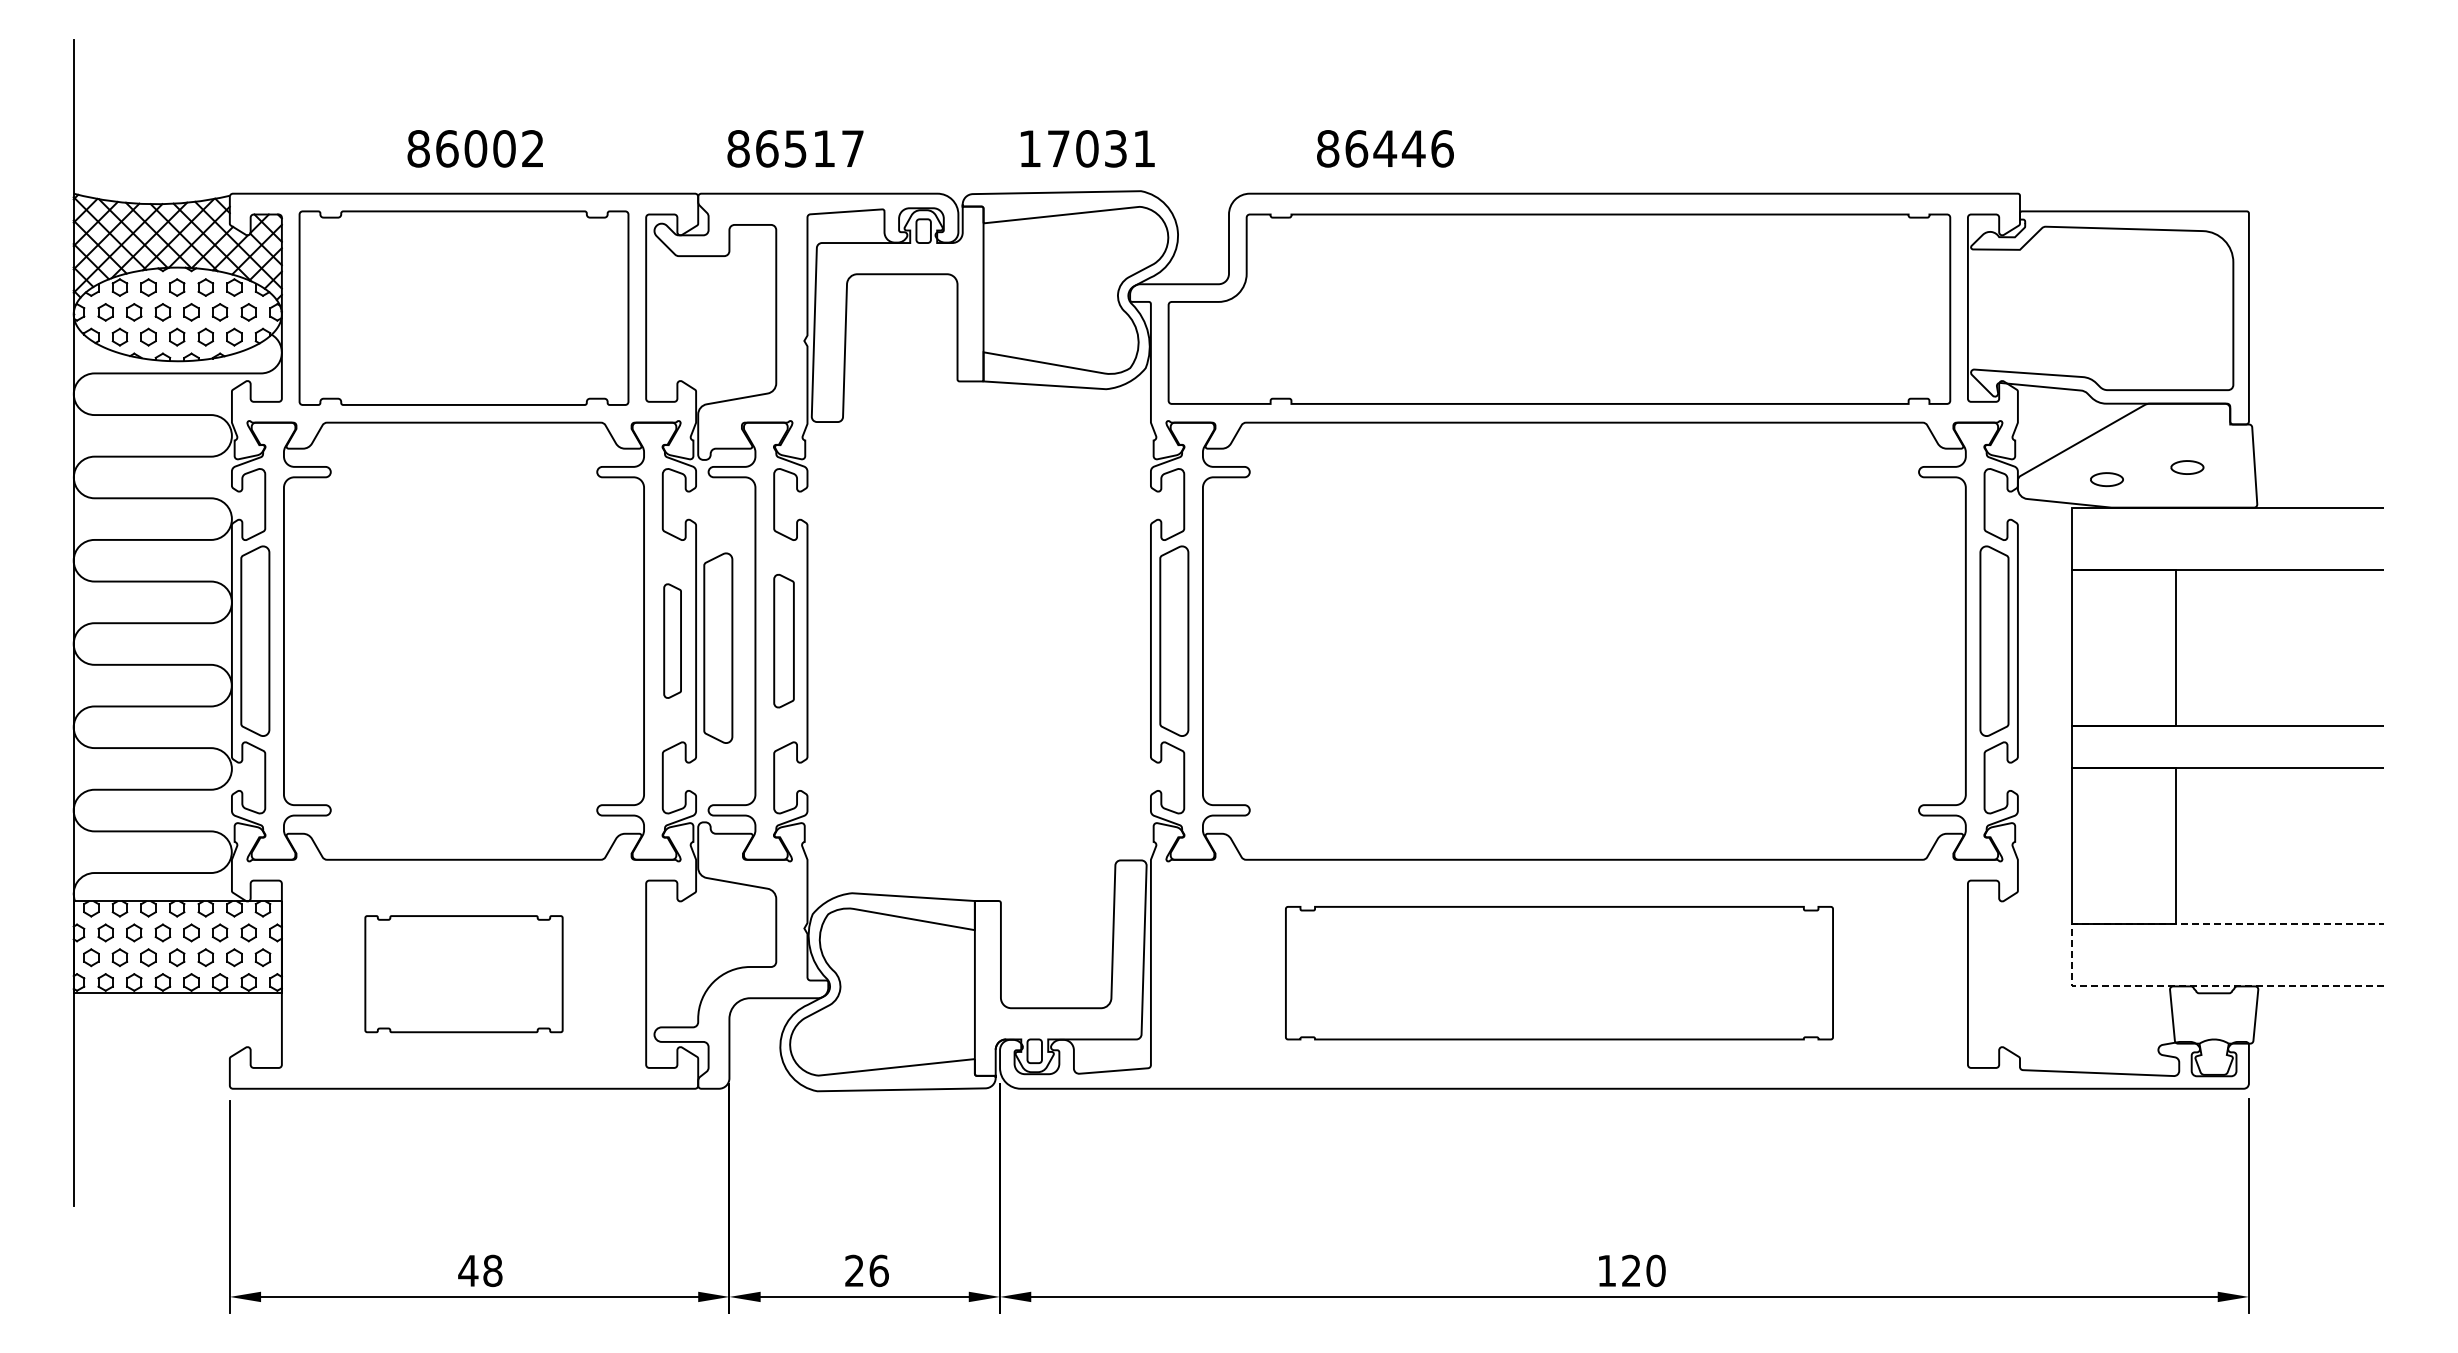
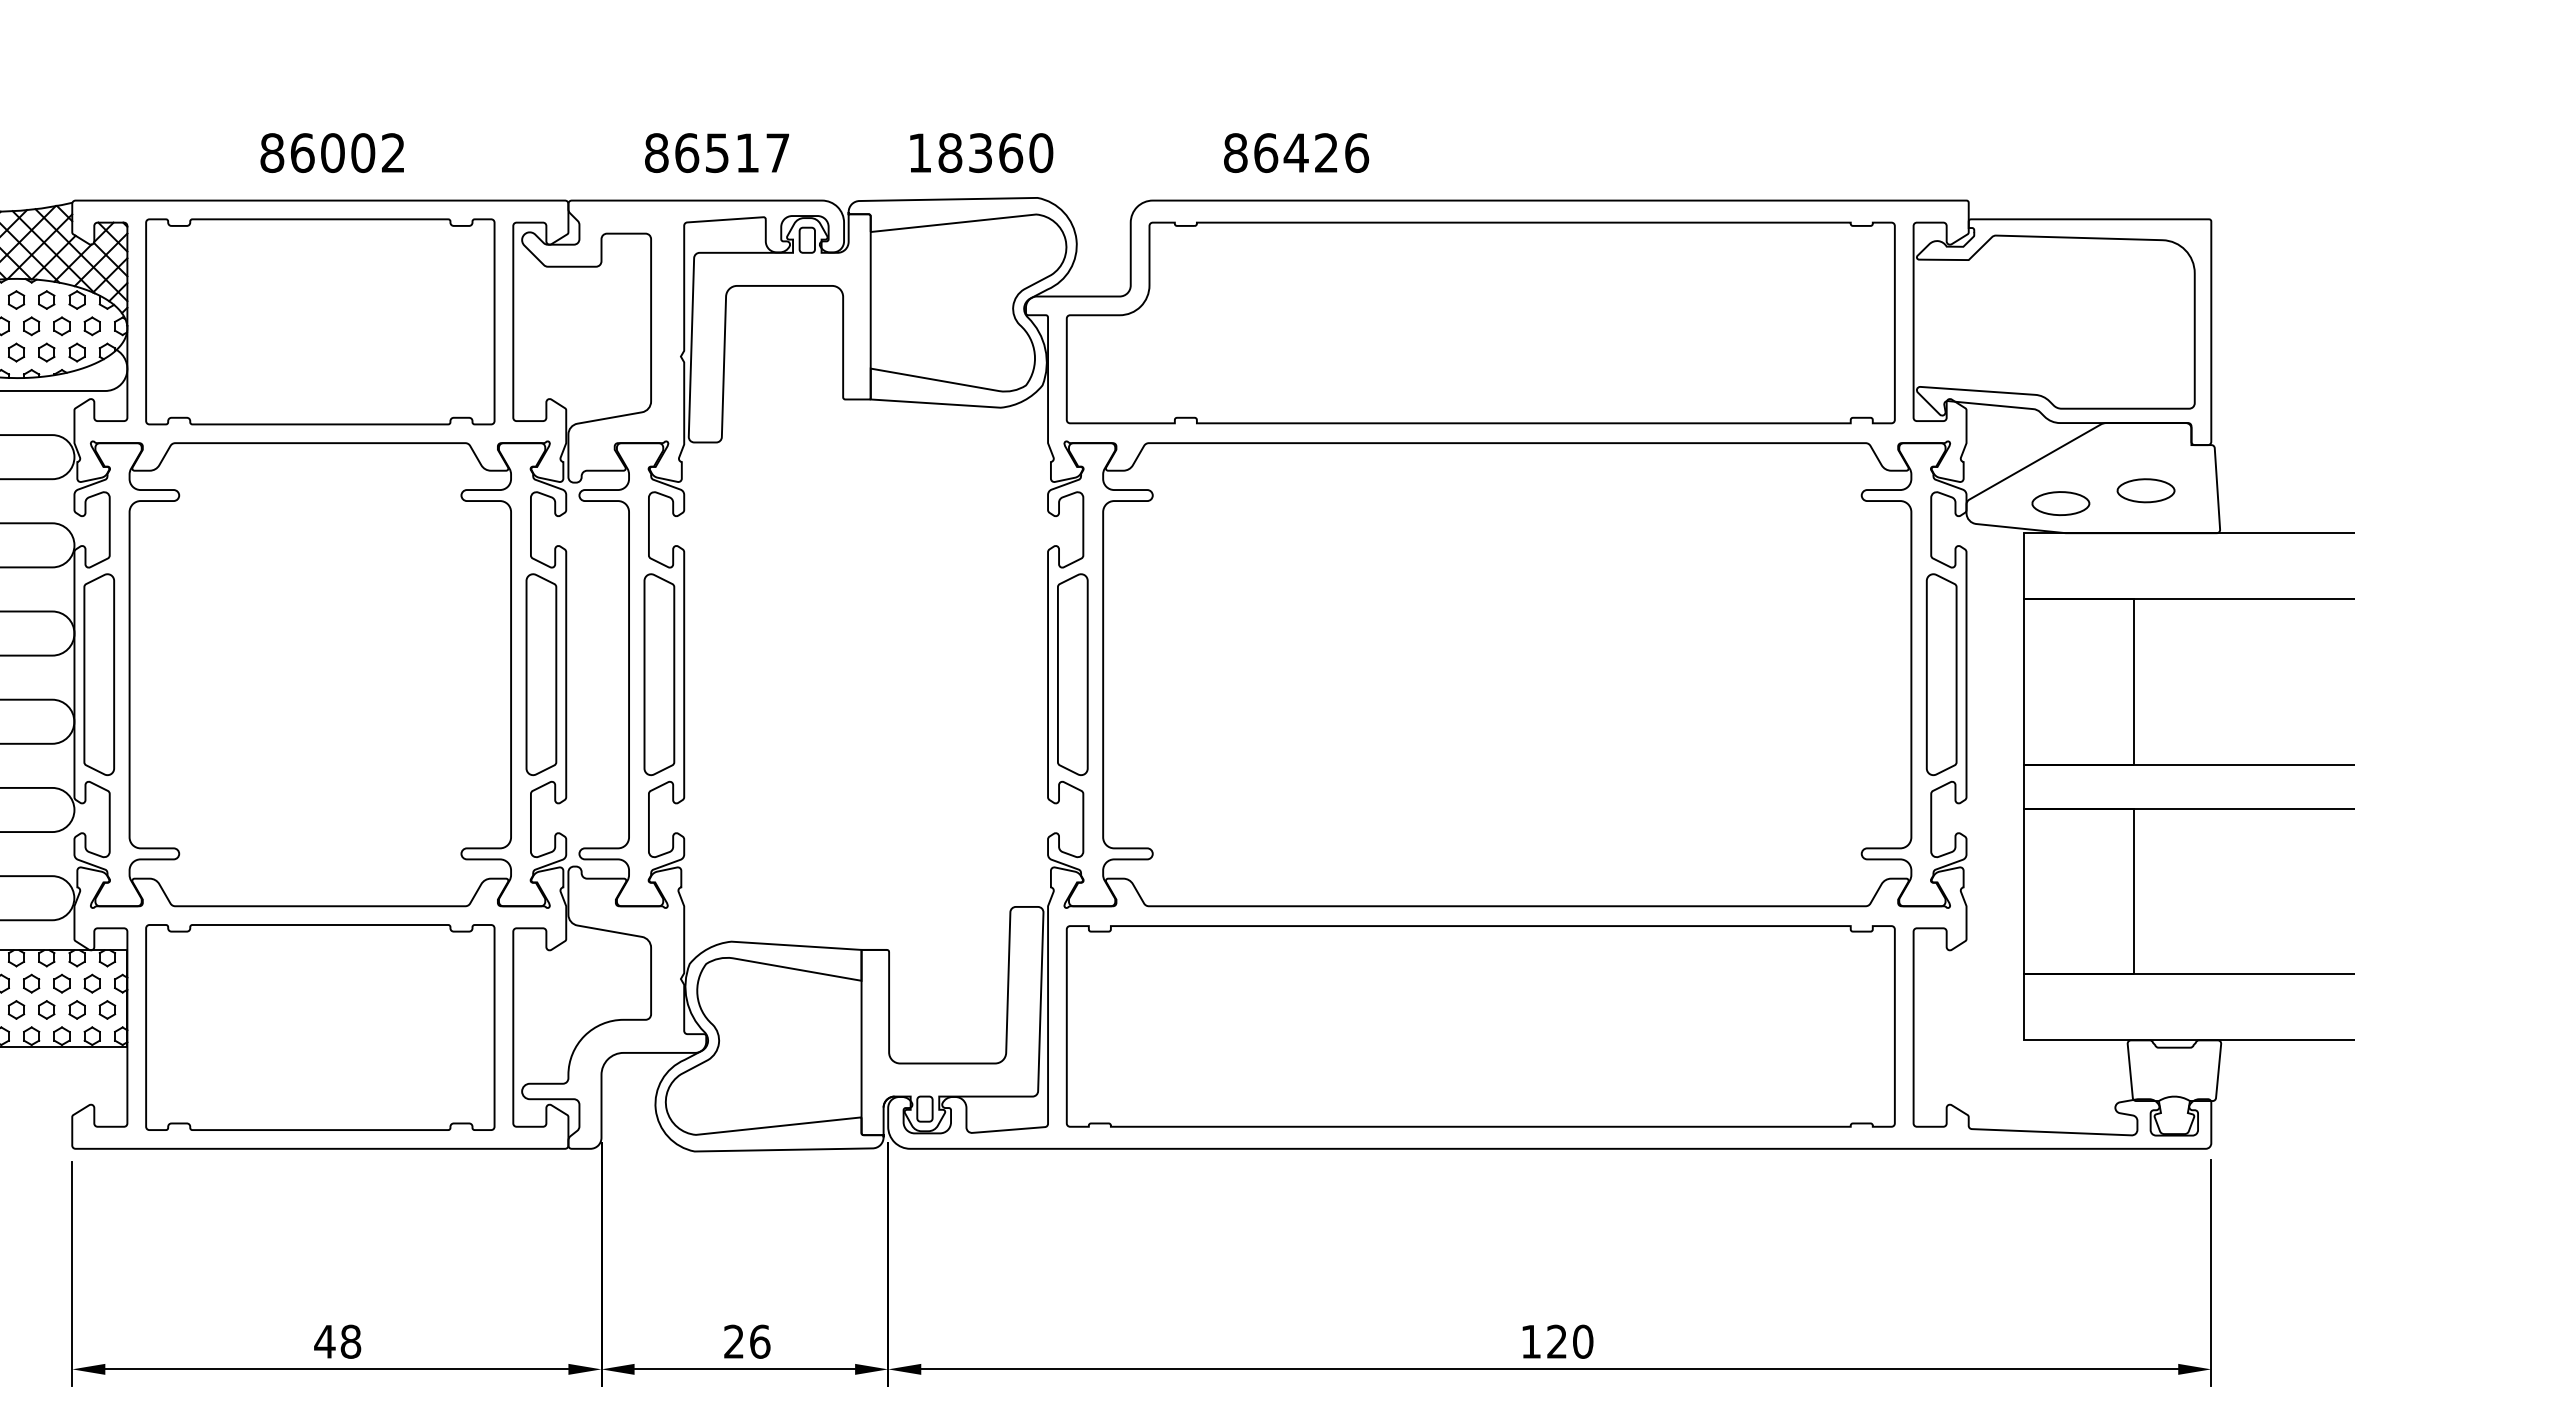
text: (795, 148) -> (717, 152), moved
text: (1101, 148) -> (995, 152), 17031 -> 18360
text: (1413, 148) -> (1326, 152), 86446 -> 86426
part: (2187, 467) -> (2146, 490), size x1.67
part: (2106, 479) -> (2060, 503), size x1.67
part: (672, 640) -> (541, 673), size x1.67
part: (783, 640) -> (658, 673), size x1.43
part: (718, 647) -> (589, 681), removed
line: (2072, 954) -> (2024, 1006), dashed -> solid
part: (1559, 972) -> (1480, 1025), size x1.43
part: (463, 973) -> (319, 1026), size x1.67

